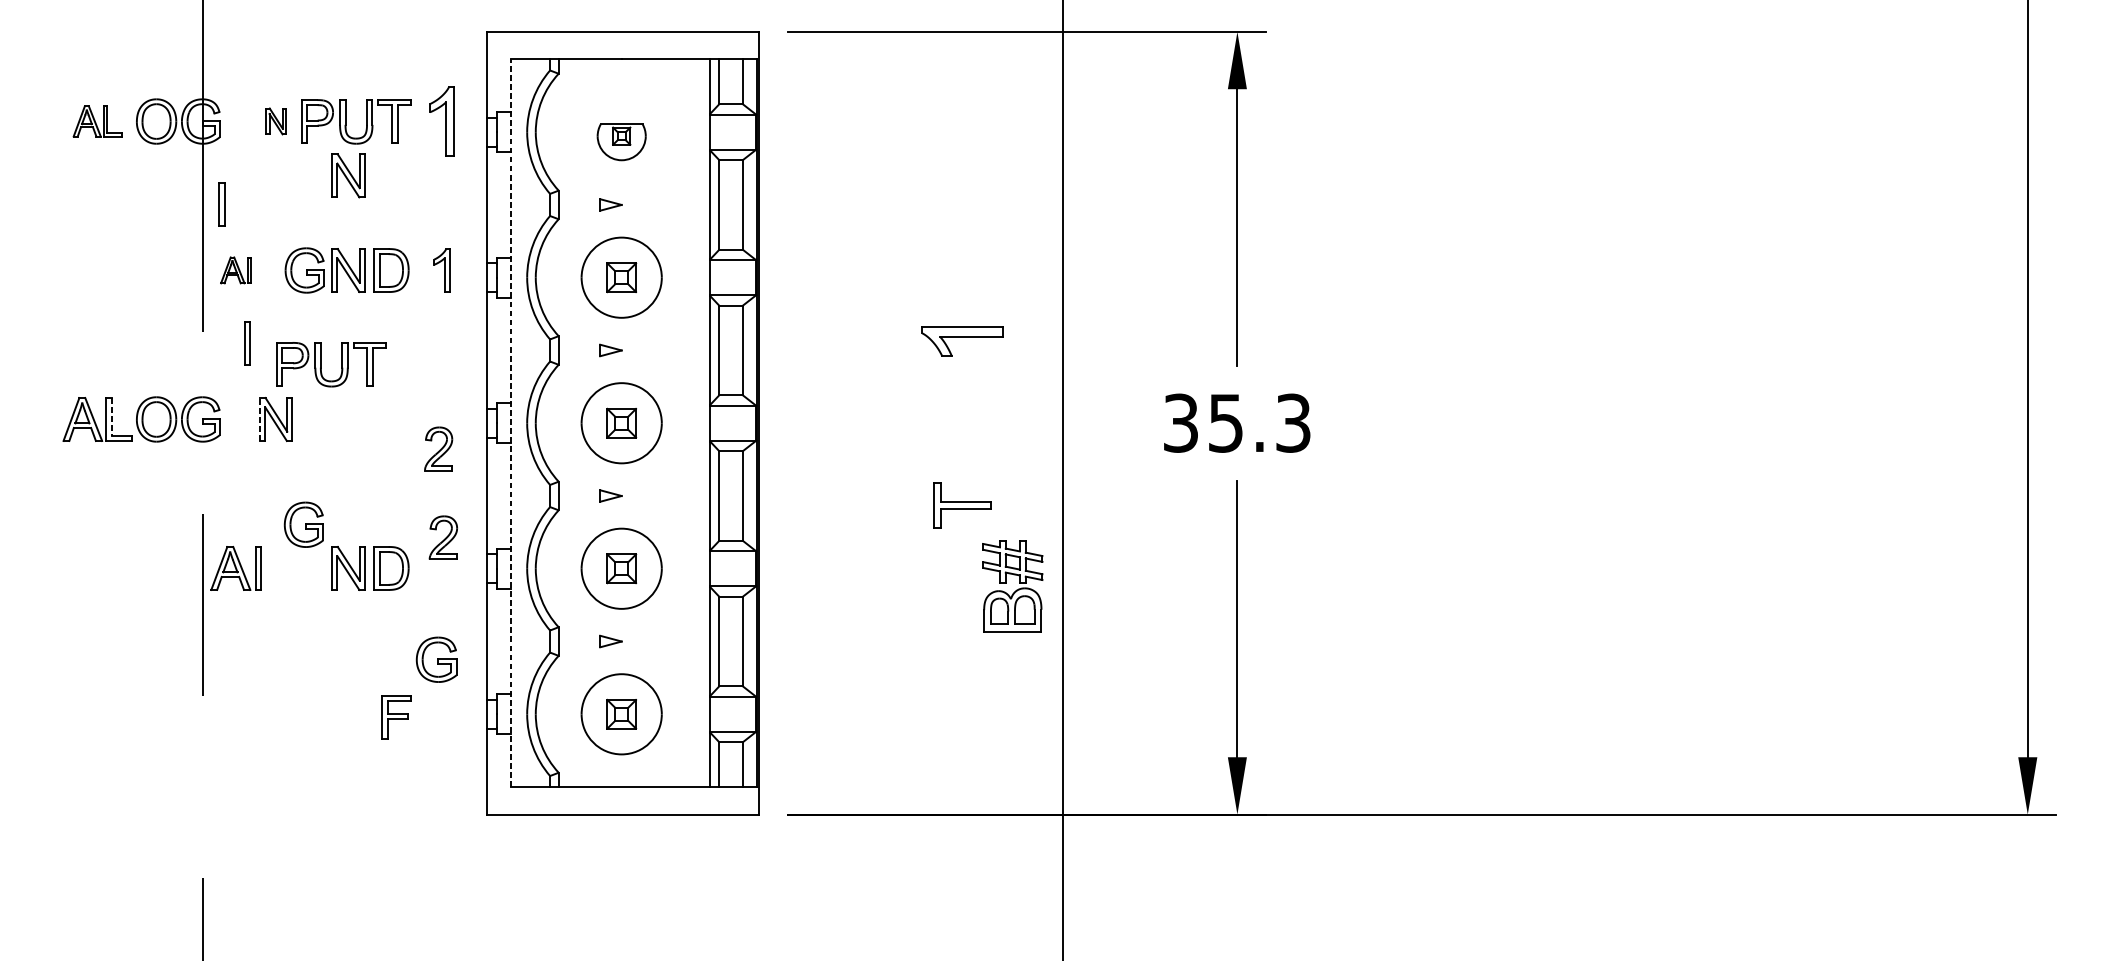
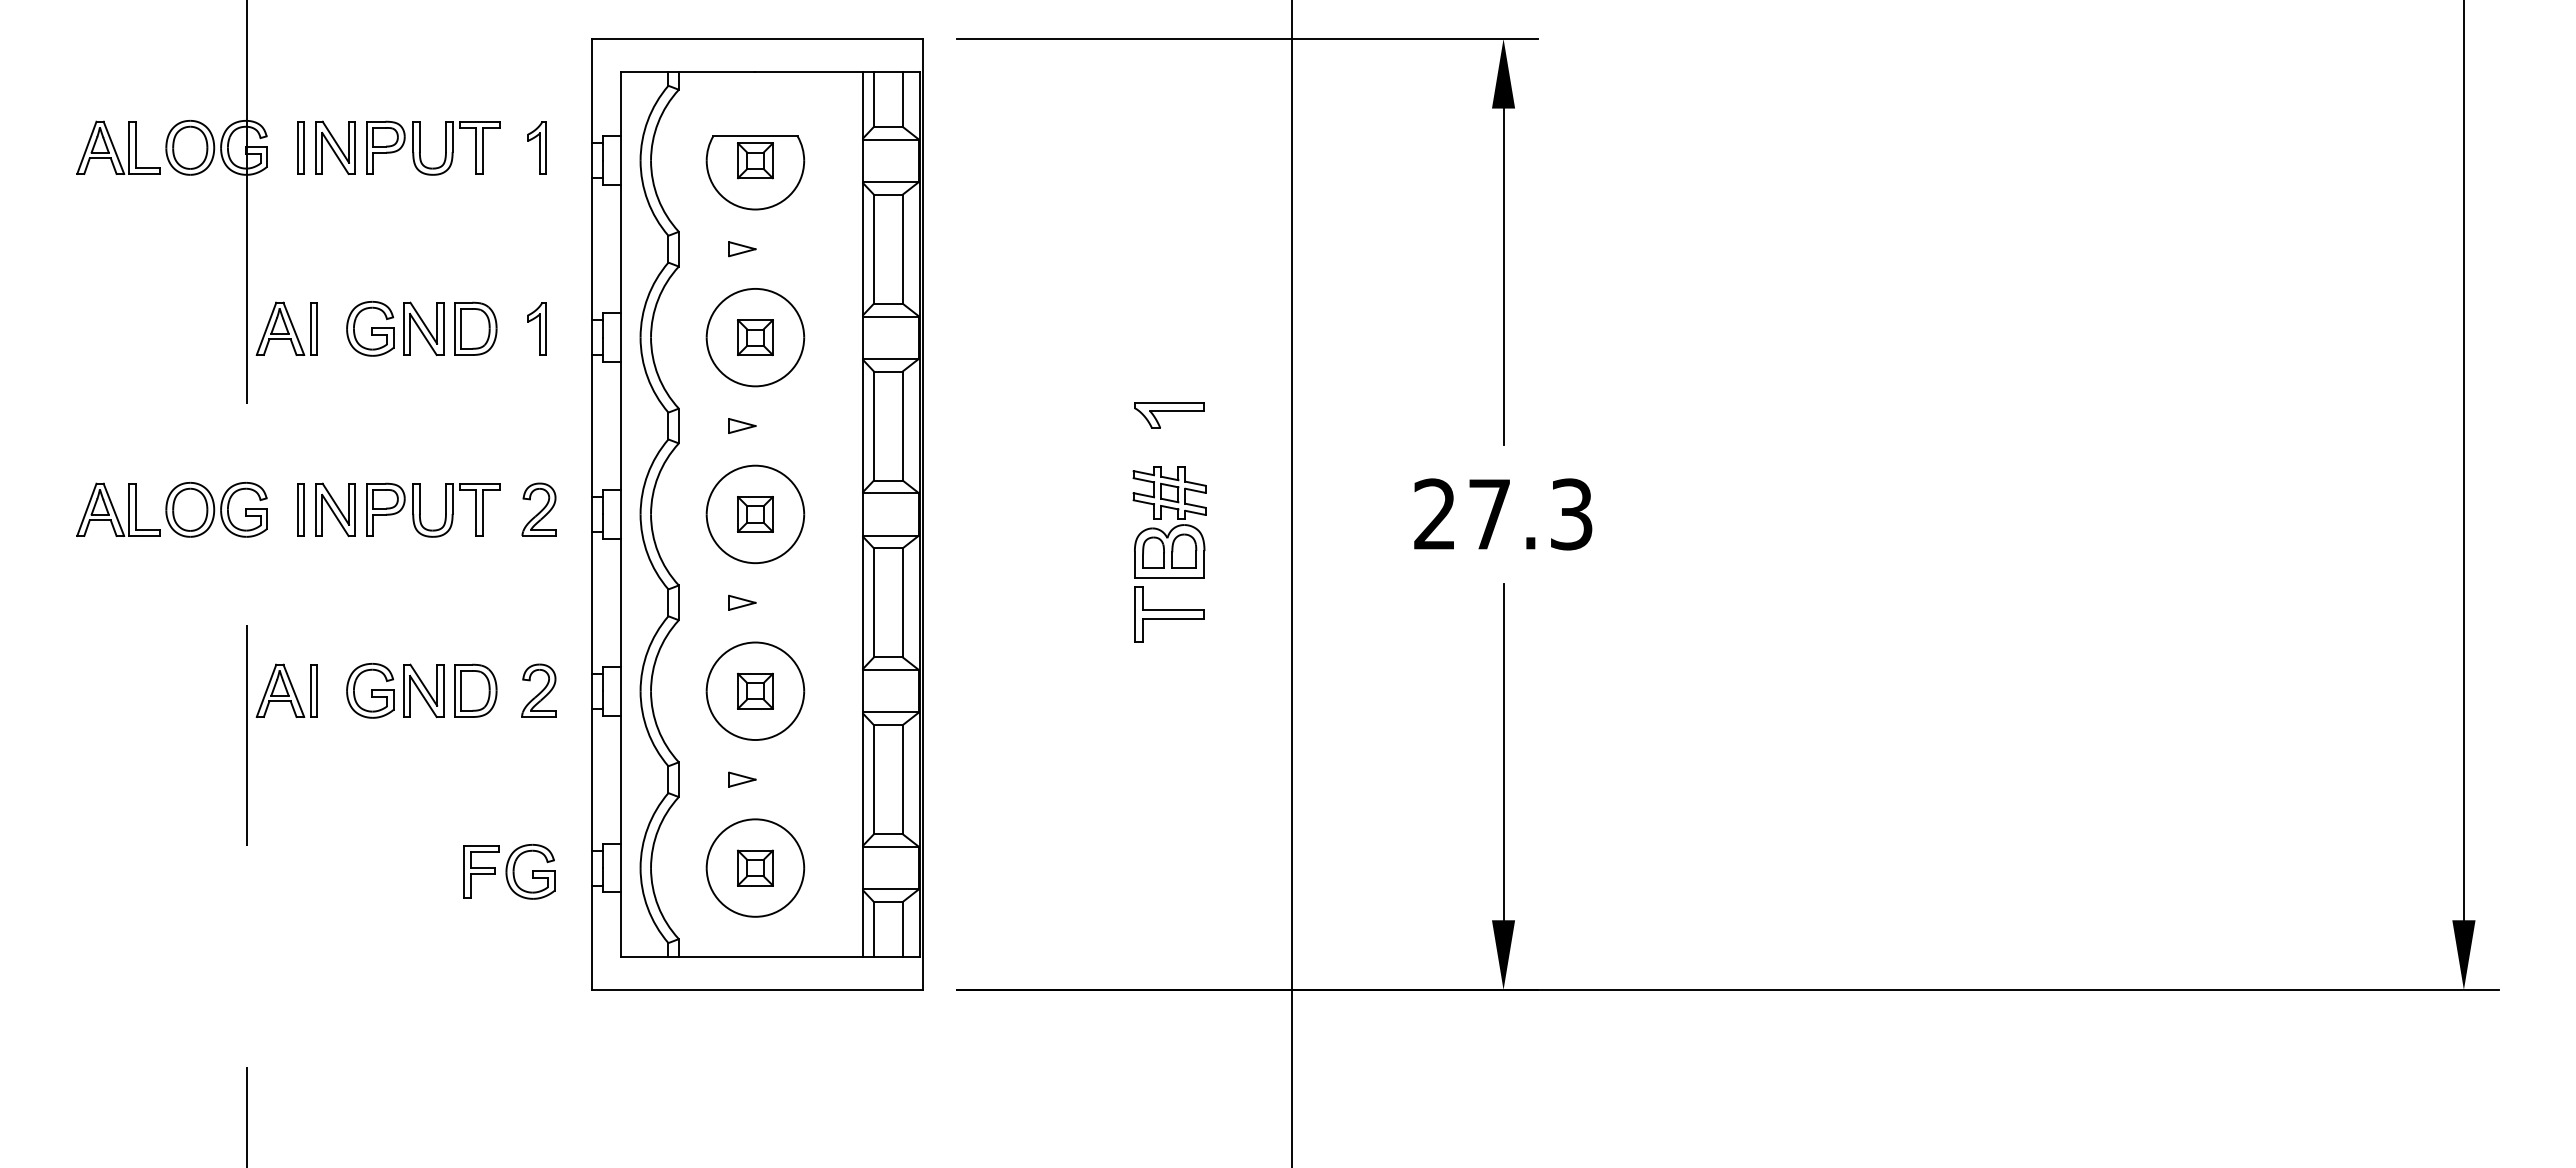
part: (97, 121) -> (118, 147), size x1.43
part: (276, 121) -> (335, 147), size x1.67
part: (441, 121) -> (536, 147), size x0.62
part: (621, 141) -> (755, 172), size x1.67
part: (348, 175) -> (423, 213), removed
part: (221, 204) -> (300, 147), moved
part: (235, 270) -> (286, 328), size x1.67
part: (962, 341) -> (1169, 415), size x0.71
part: (247, 343) -> (300, 509), moved
part: (341, 364) -> (445, 509), moved
line: (111, 417) -> (135, 507), dashed -> solid
line: (259, 419) -> (315, 509), dashed -> solid
line: (510, 422) -> (620, 513), dashed -> solid
text: (1202, 423) -> (1461, 514), 35.3 -> 27.3
part: (438, 448) -> (538, 509), moved
part: (304, 524) -> (370, 690), moved
part: (443, 537) -> (538, 690), moved
part: (1016, 589) -> (1174, 526), moved
part: (436, 659) -> (530, 871), moved

